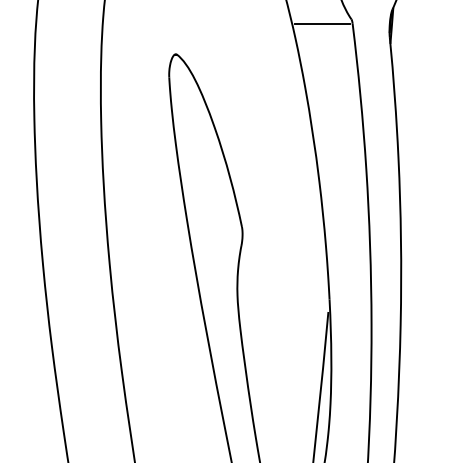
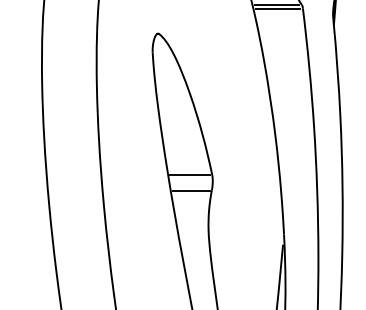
line: (321, 19) -> (277, 5), added
line: (214, 226) -> (189, 174), added
line: (215, 245) -> (190, 190), added

